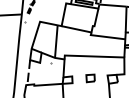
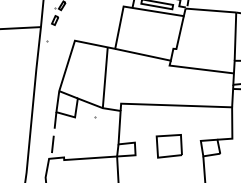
part: (90, 78) -> (168, 146), size x1.6

